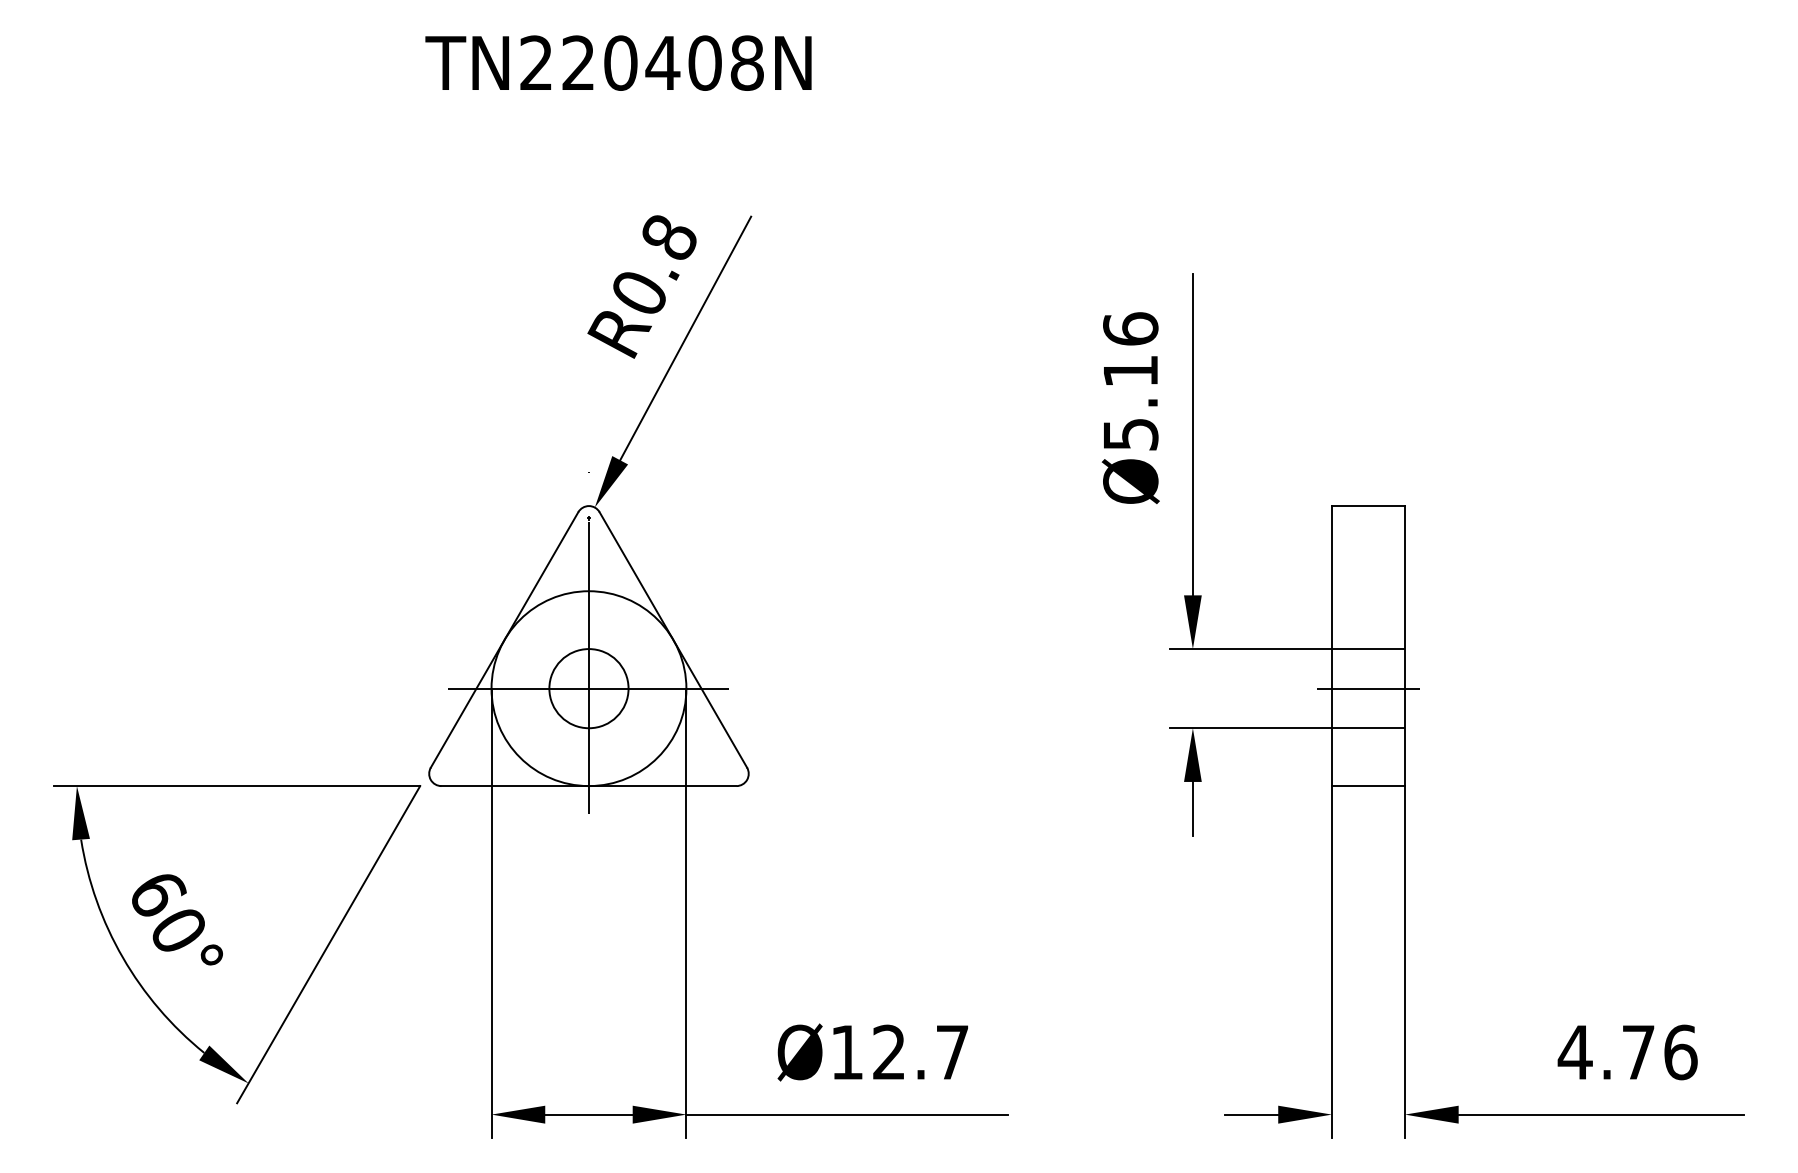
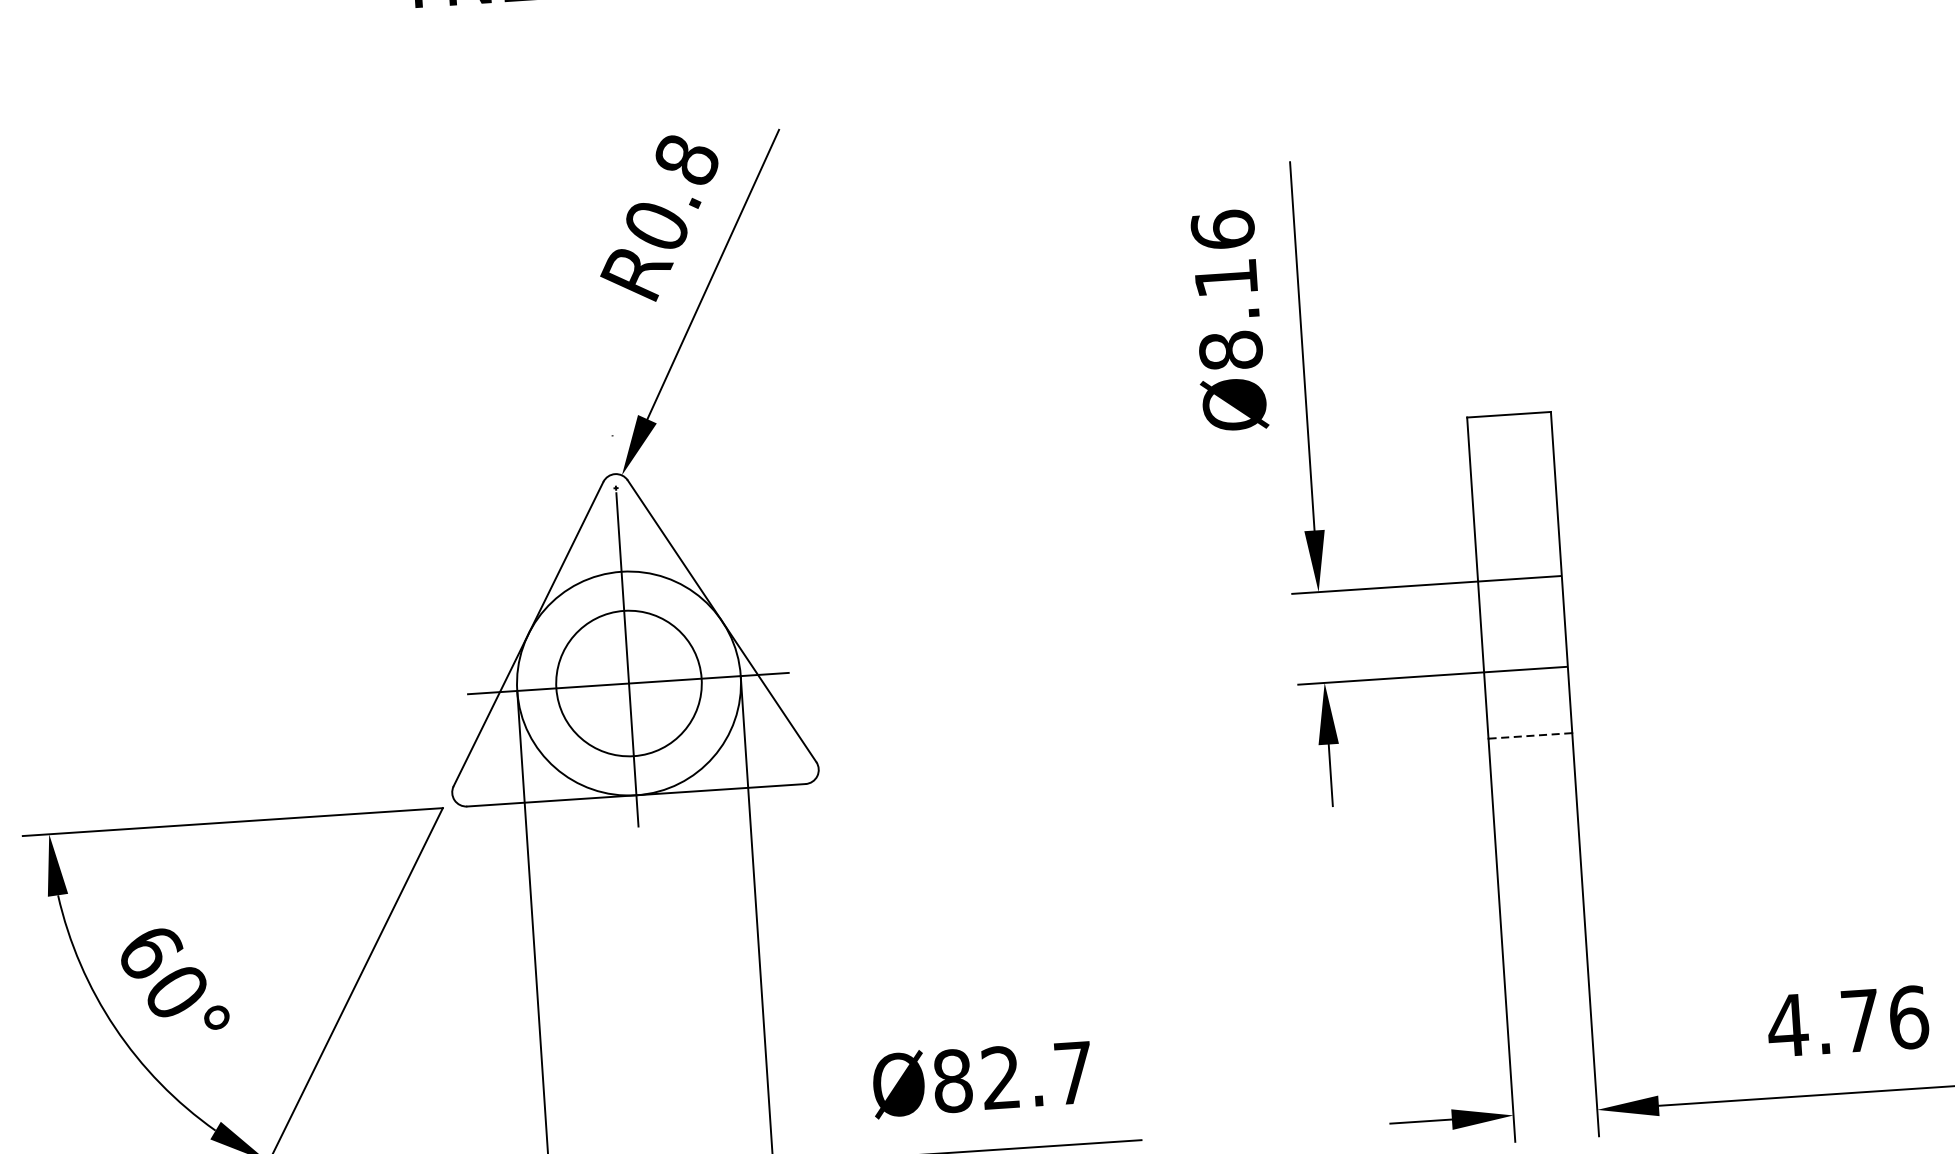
text: (1130, 433) -> (1230, 349), Ø5.16 -> Ø8.16
circle: (588, 688) -> (628, 683), size x1.6
line: (1368, 688) -> (1523, 623), removed
line: (1368, 786) -> (1530, 736), solid -> dashed
text: (846, 1052) -> (952, 1081), Ø12.7 -> Ø82.7

